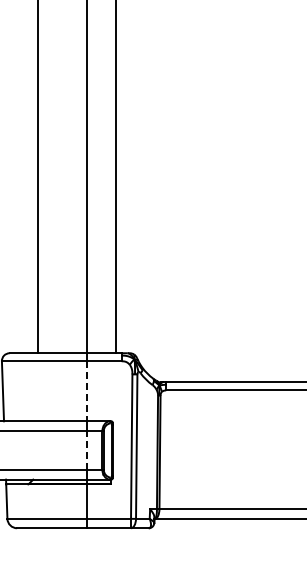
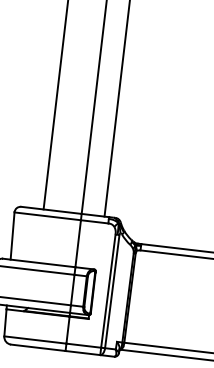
line: (86, 391) -> (78, 243), dashed -> solid
line: (86, 449) -> (72, 289), dashed -> solid

